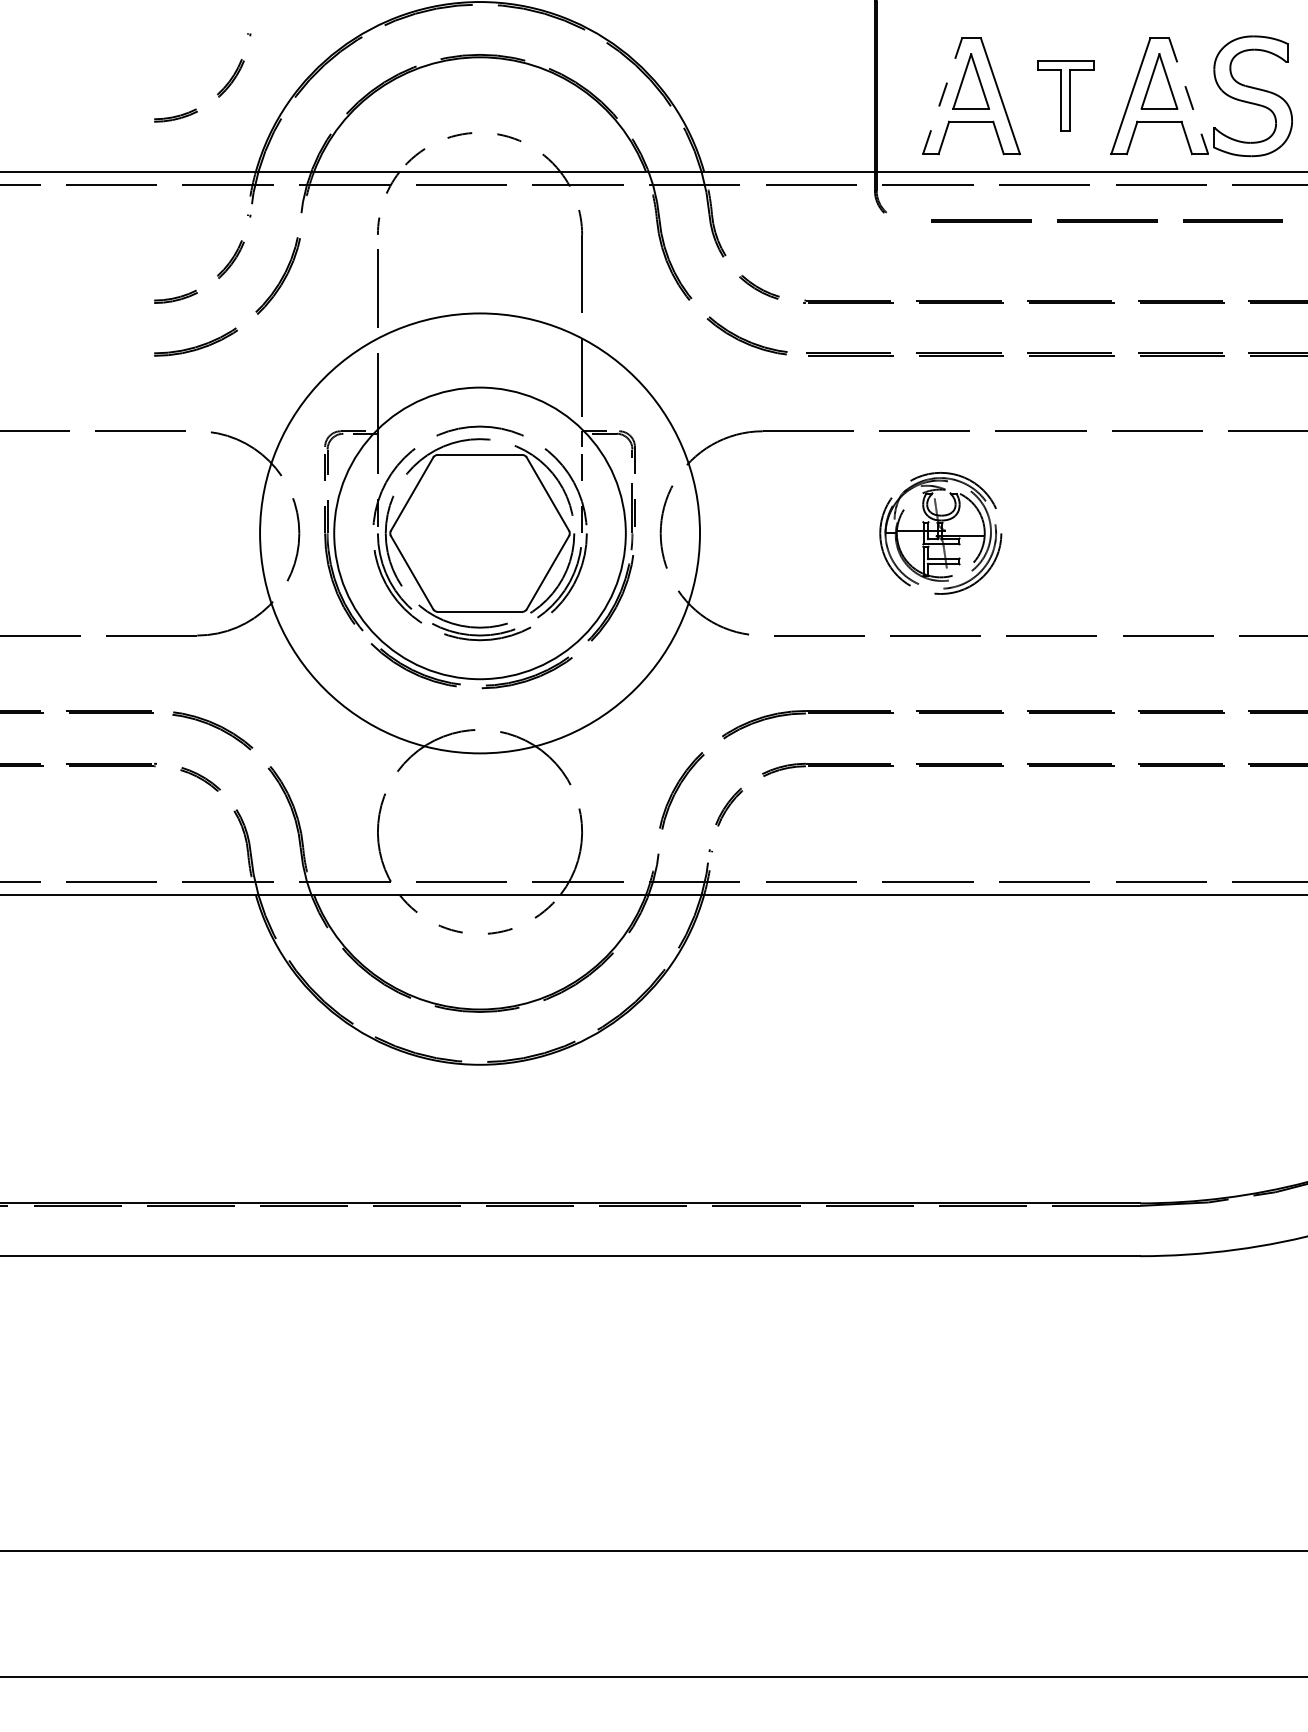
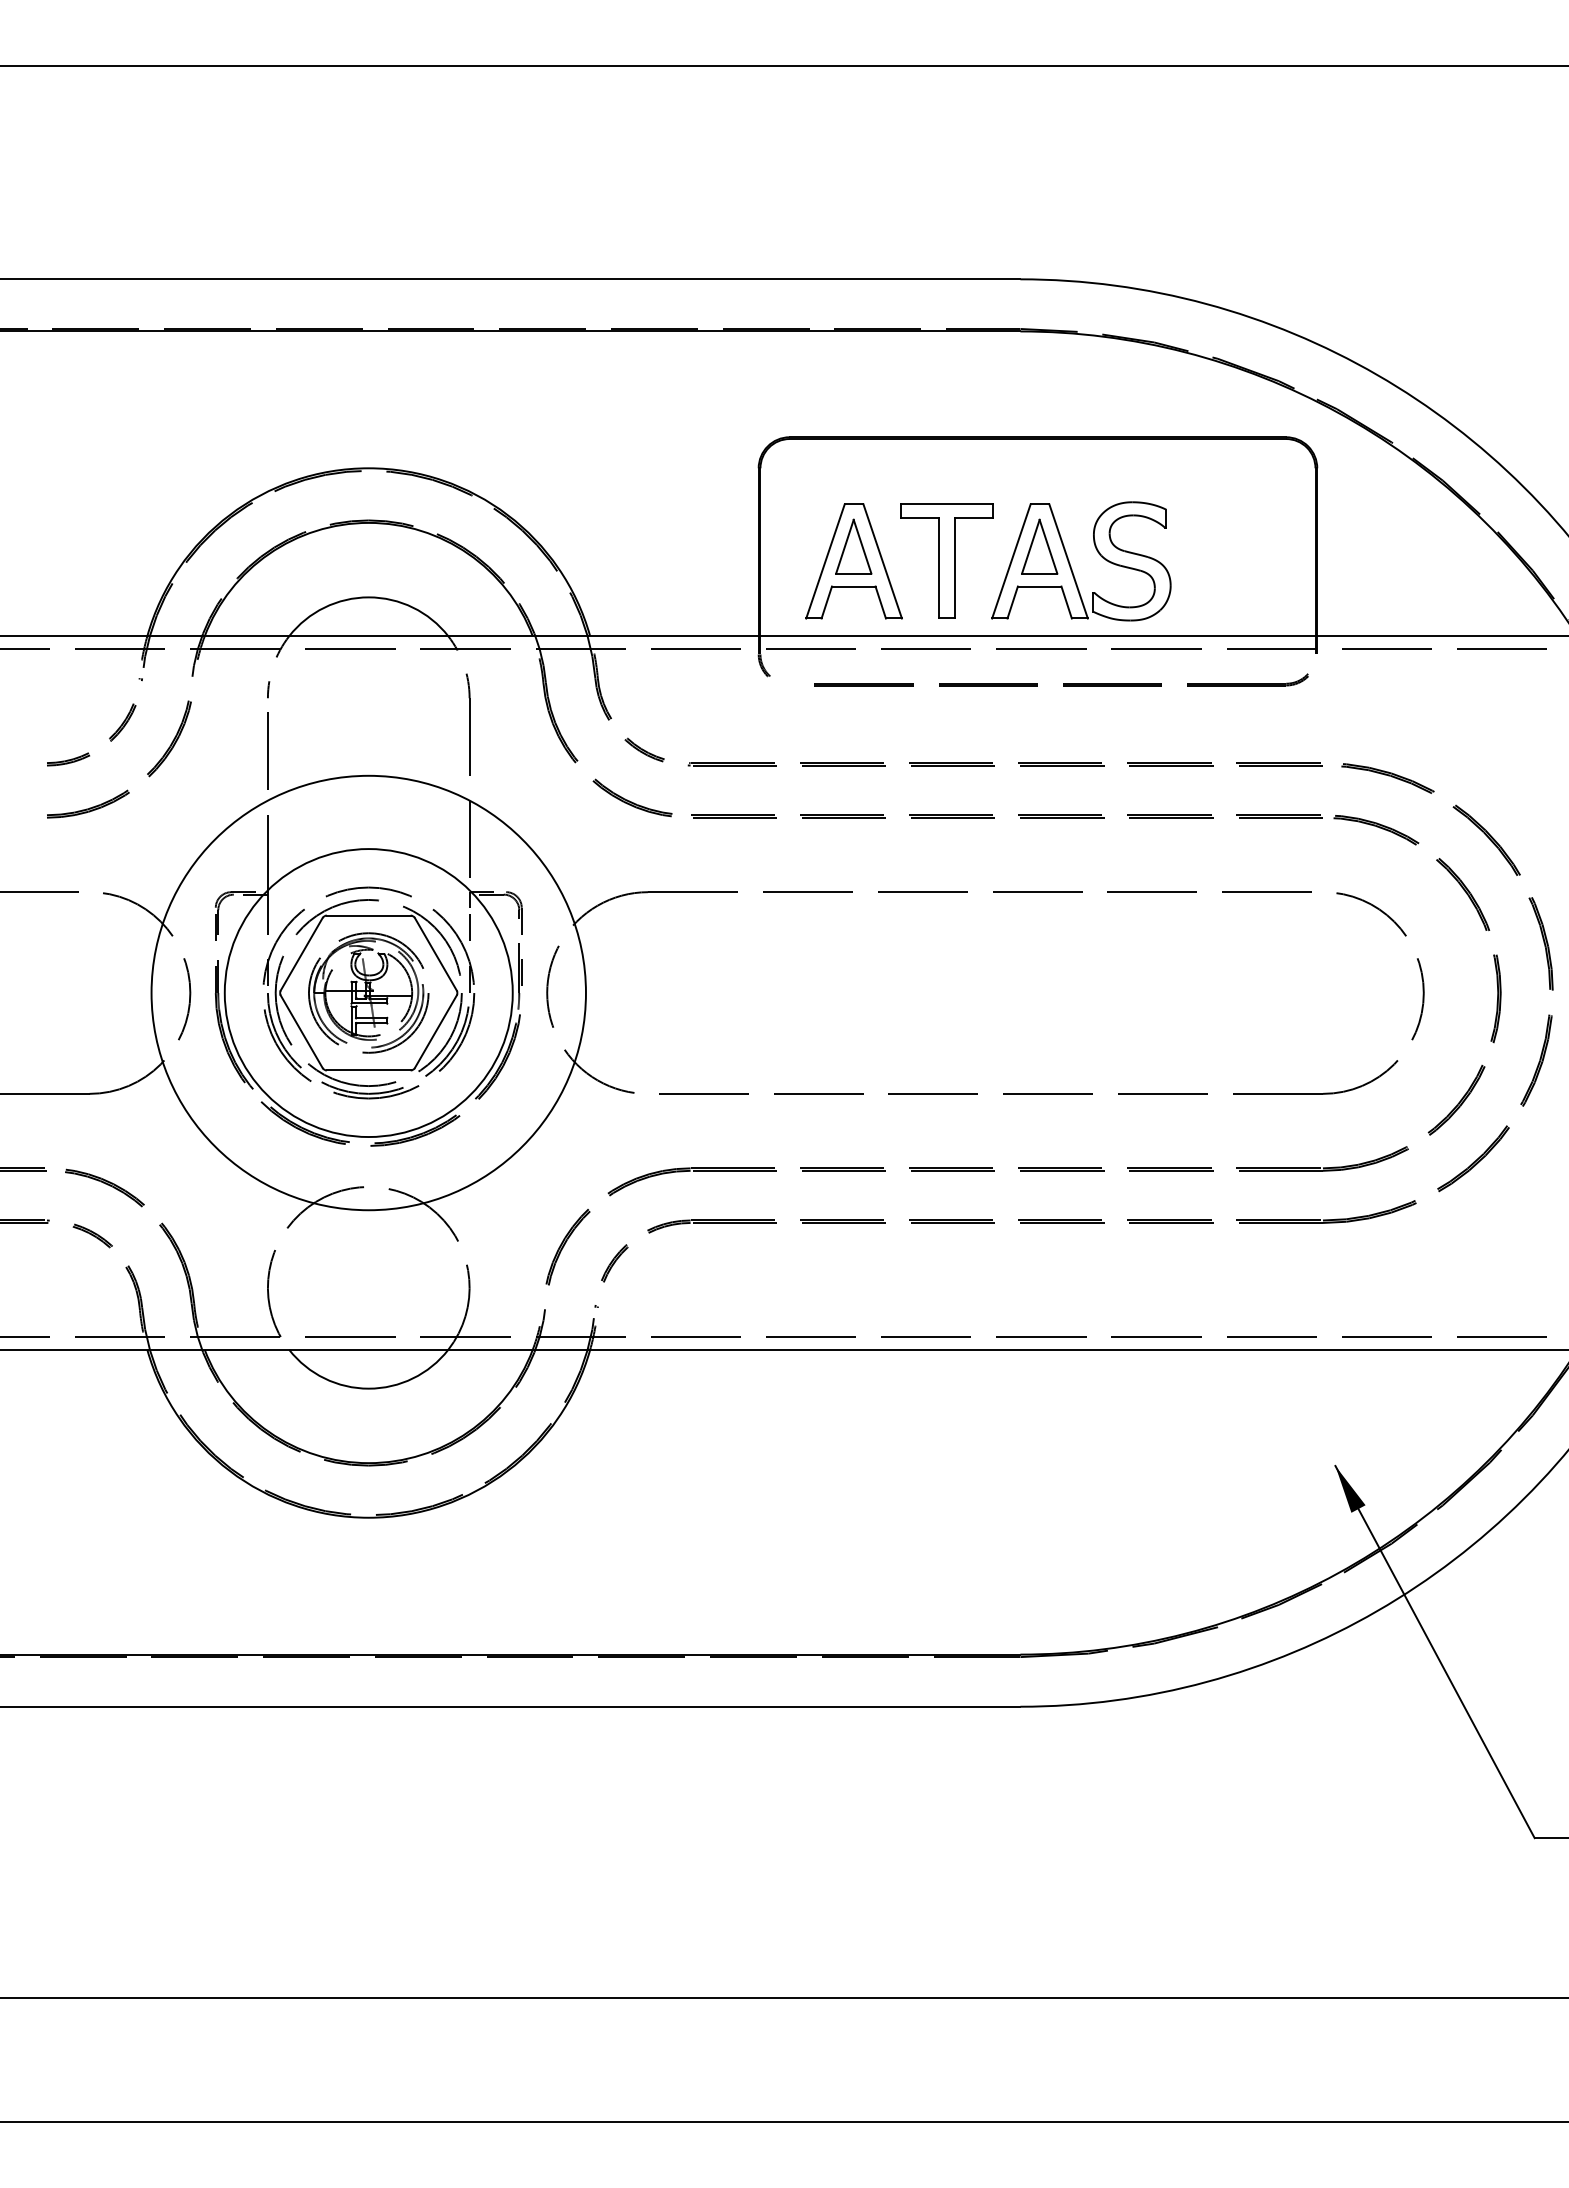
part: (217, 93) -> (109, 558), removed
line: (942, 95) -> (825, 560), dashed -> solid
part: (1065, 95) -> (946, 560), size x1.67
line: (1188, 96) -> (1068, 561), dashed -> solid
arc: (479, 132) -> (368, 597), dashed -> solid
part: (940, 532) -> (368, 992), moved
arc: (479, 933) -> (368, 1388), dashed -> solid

